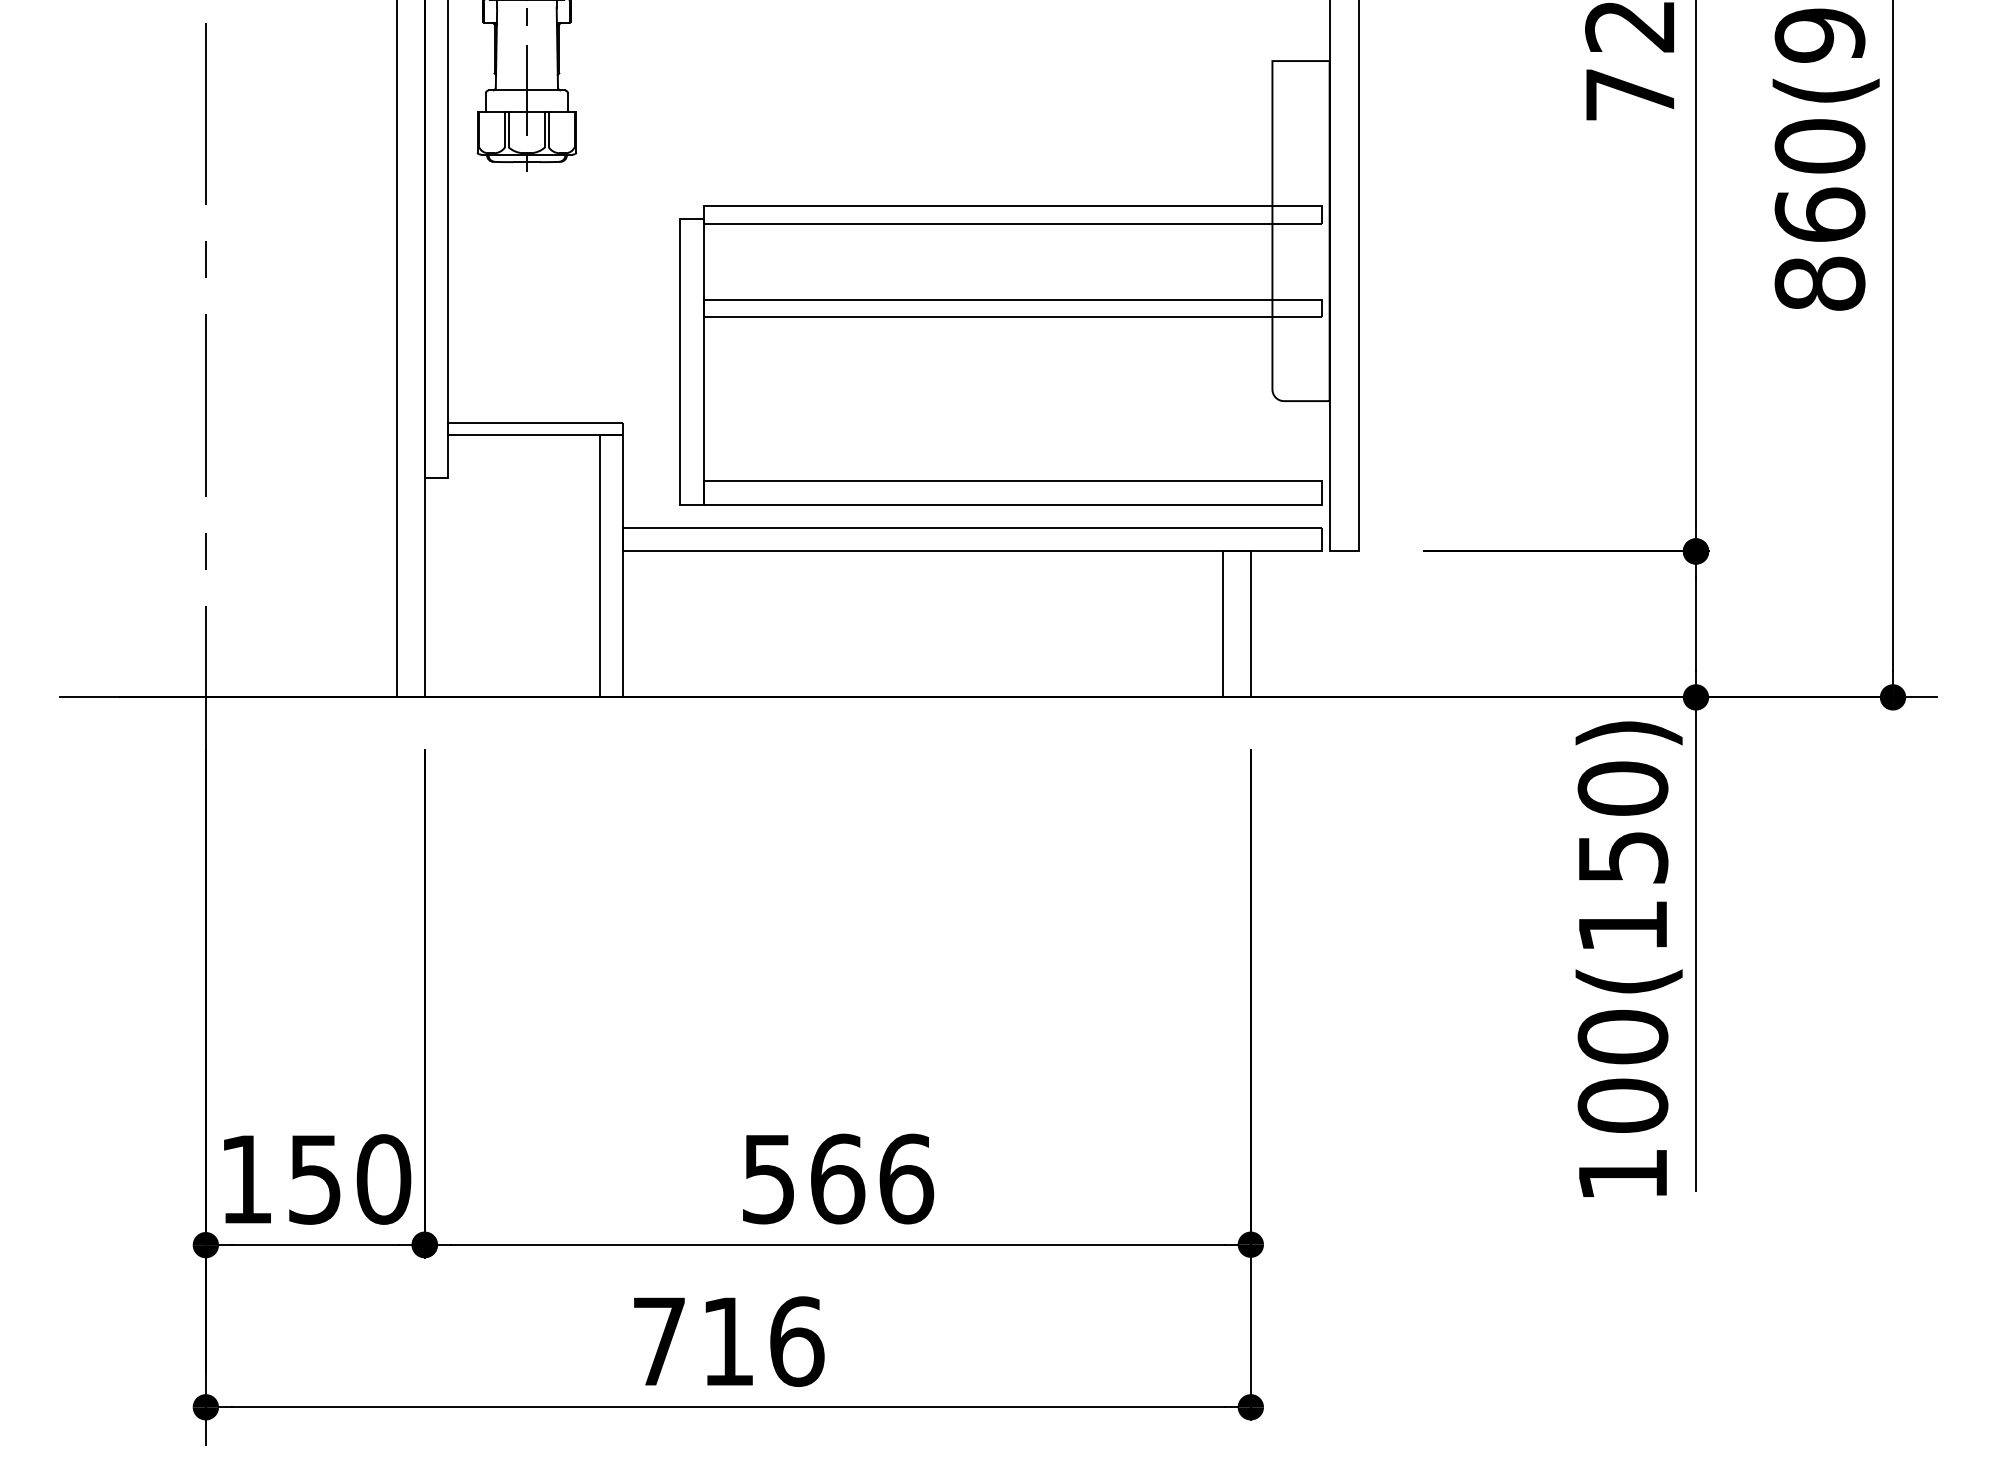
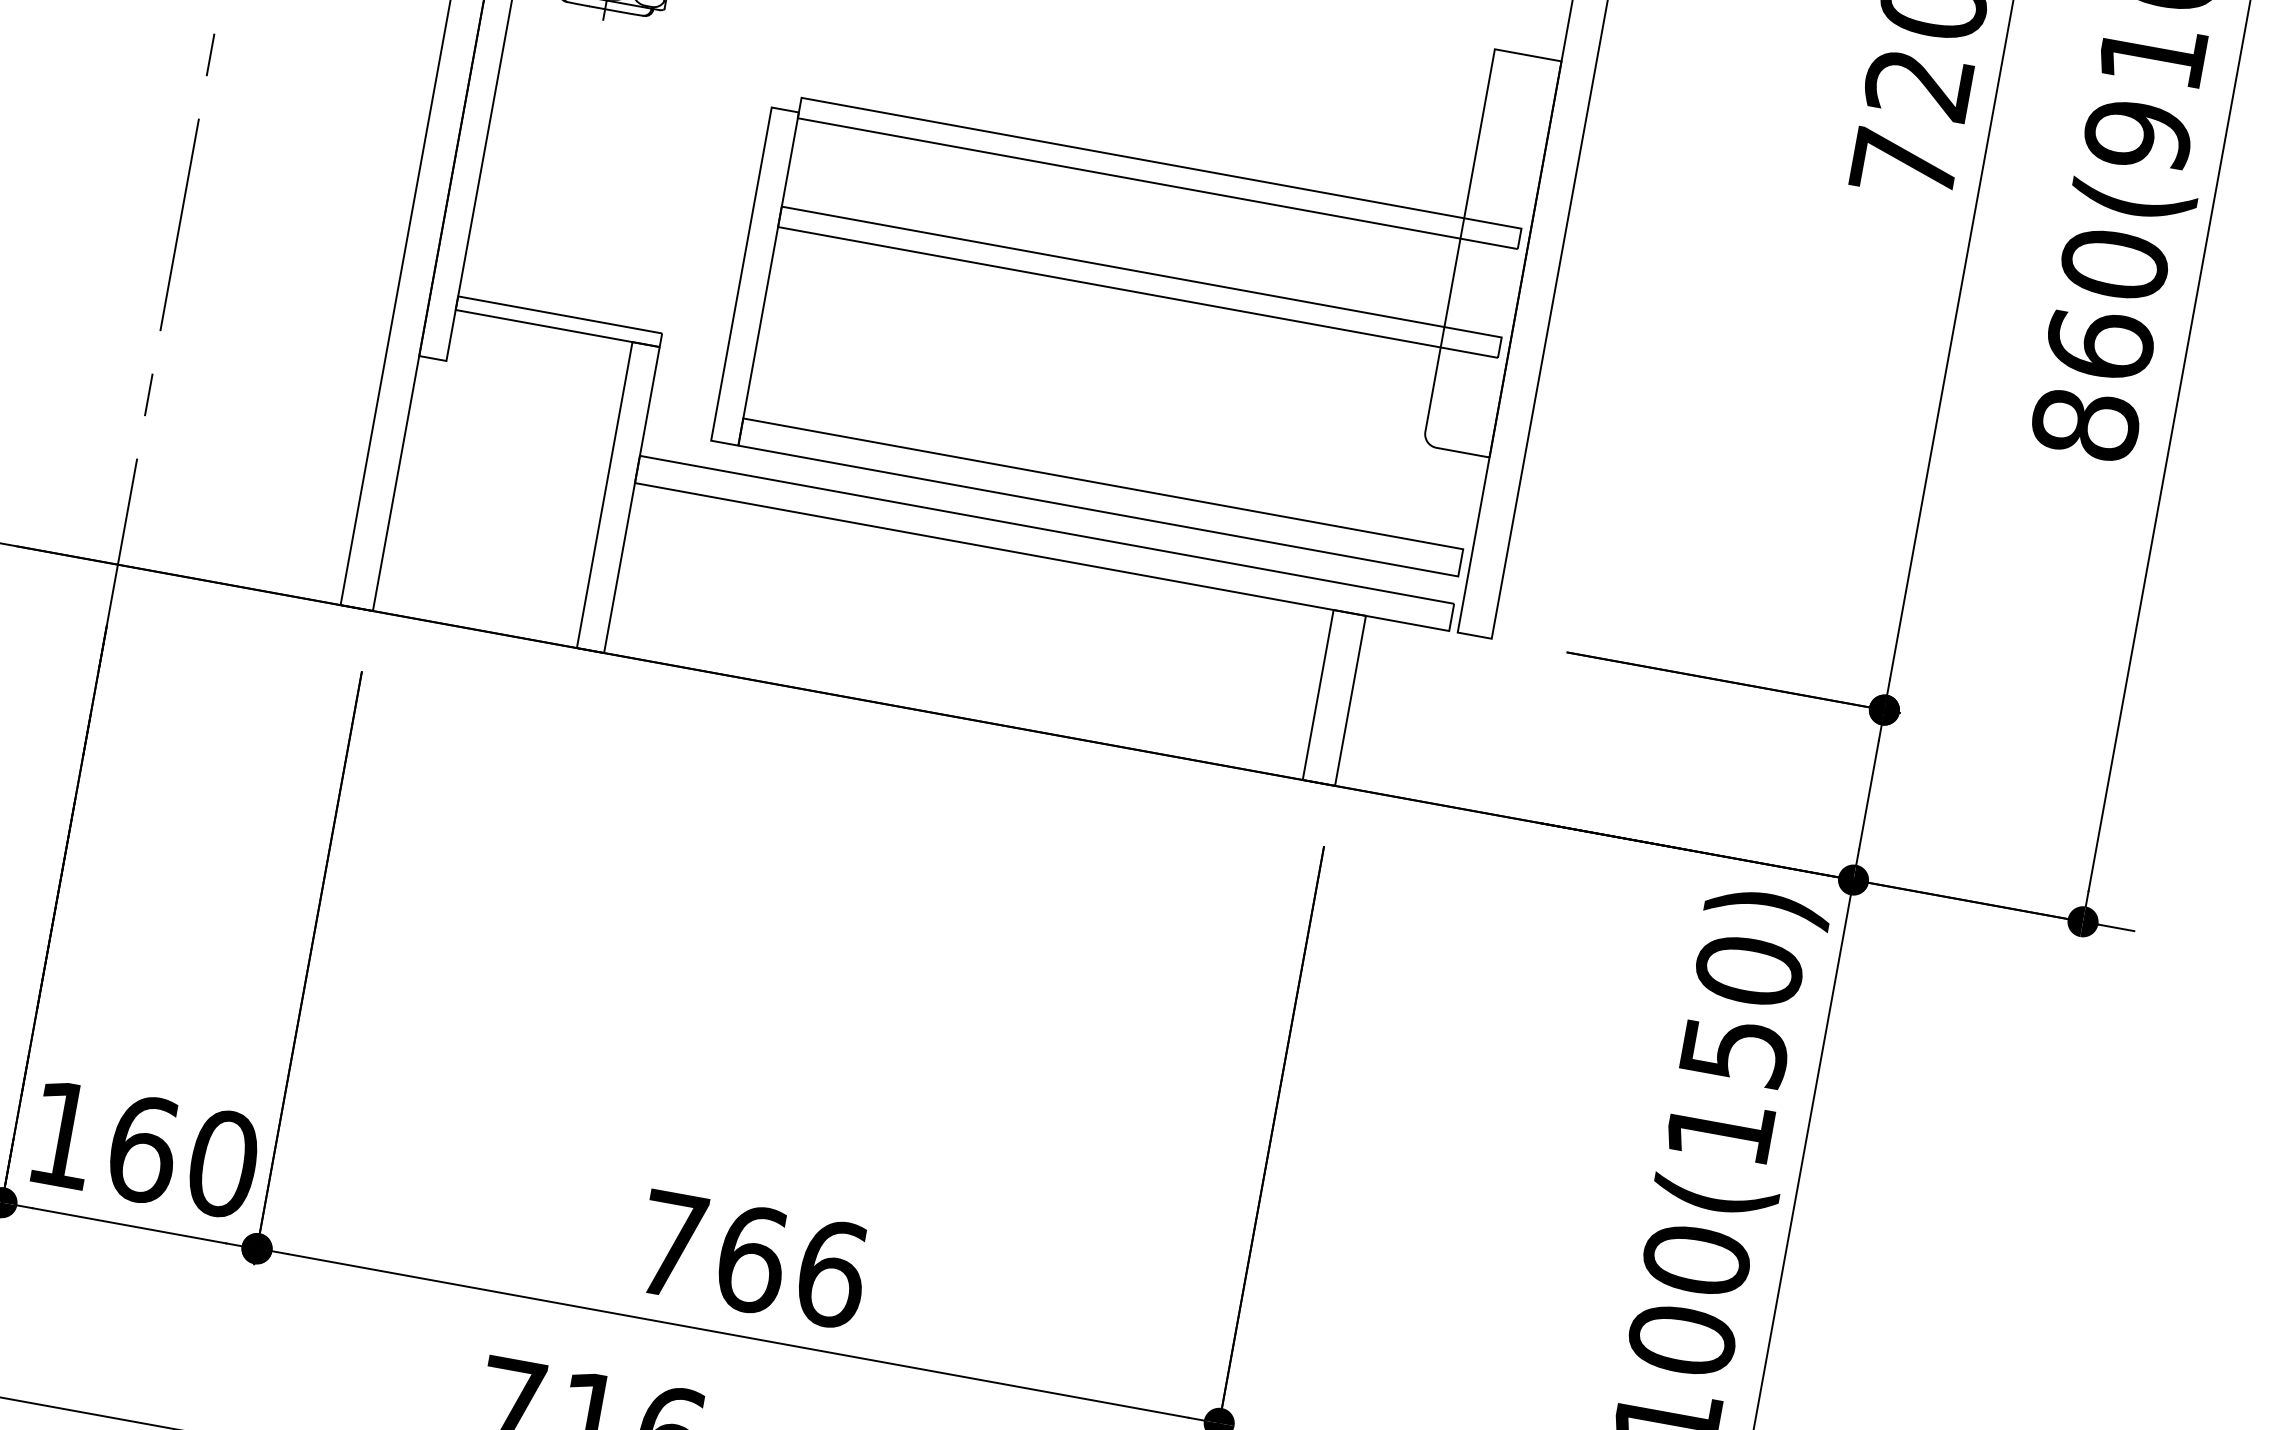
text: (315, 1179) -> (143, 1149), 150 -> 160
text: (768, 1179) -> (671, 1245), 566 -> 766

